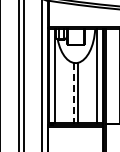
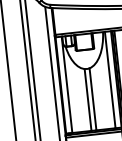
line: (73, 93) -> (87, 100), dashed -> solid

